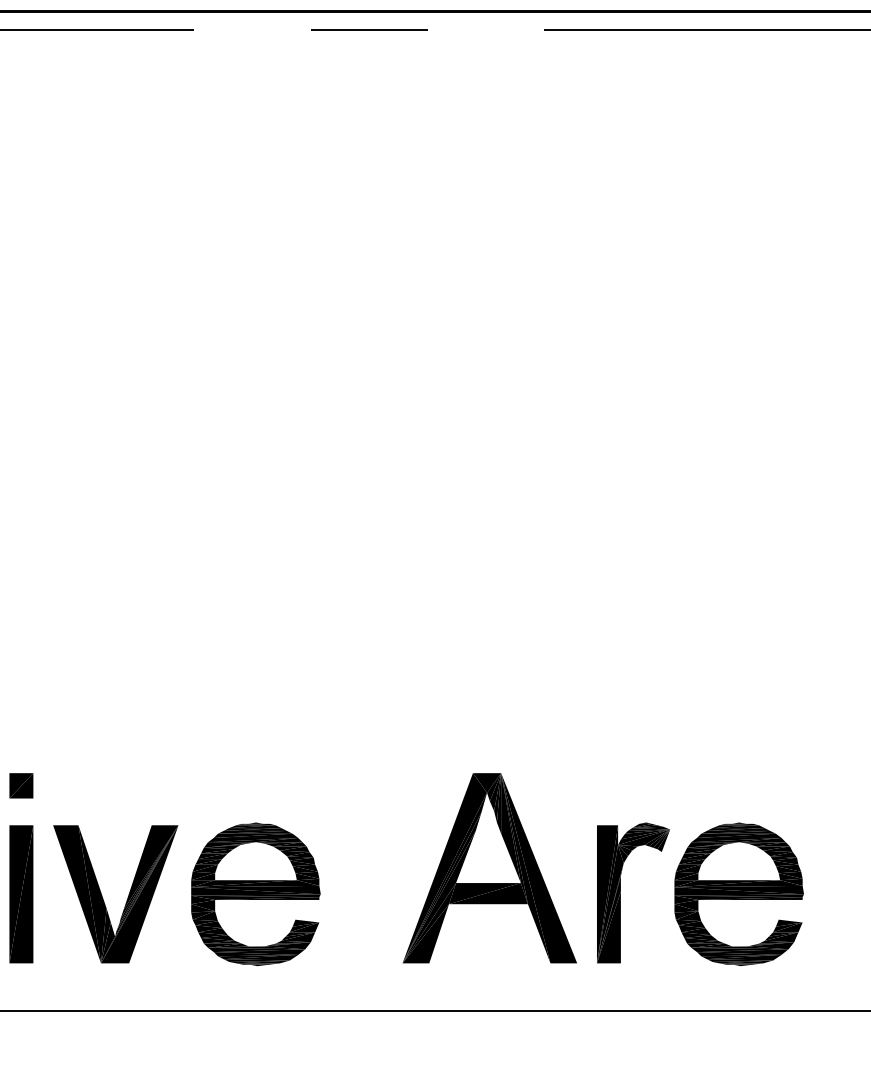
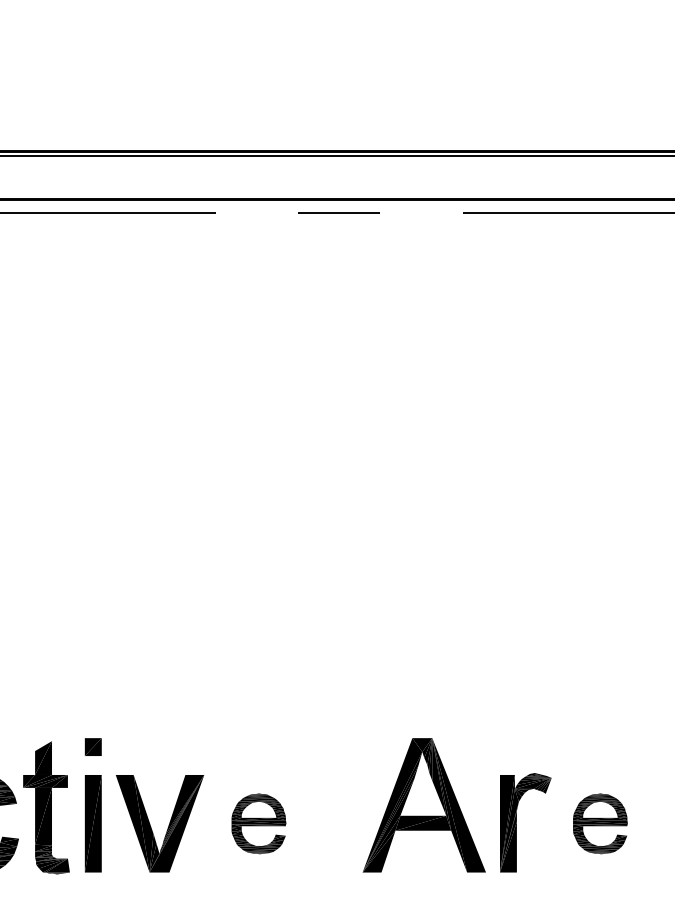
part: (255, 893) -> (258, 823), size x0.6
part: (739, 893) -> (600, 823), size x0.6

